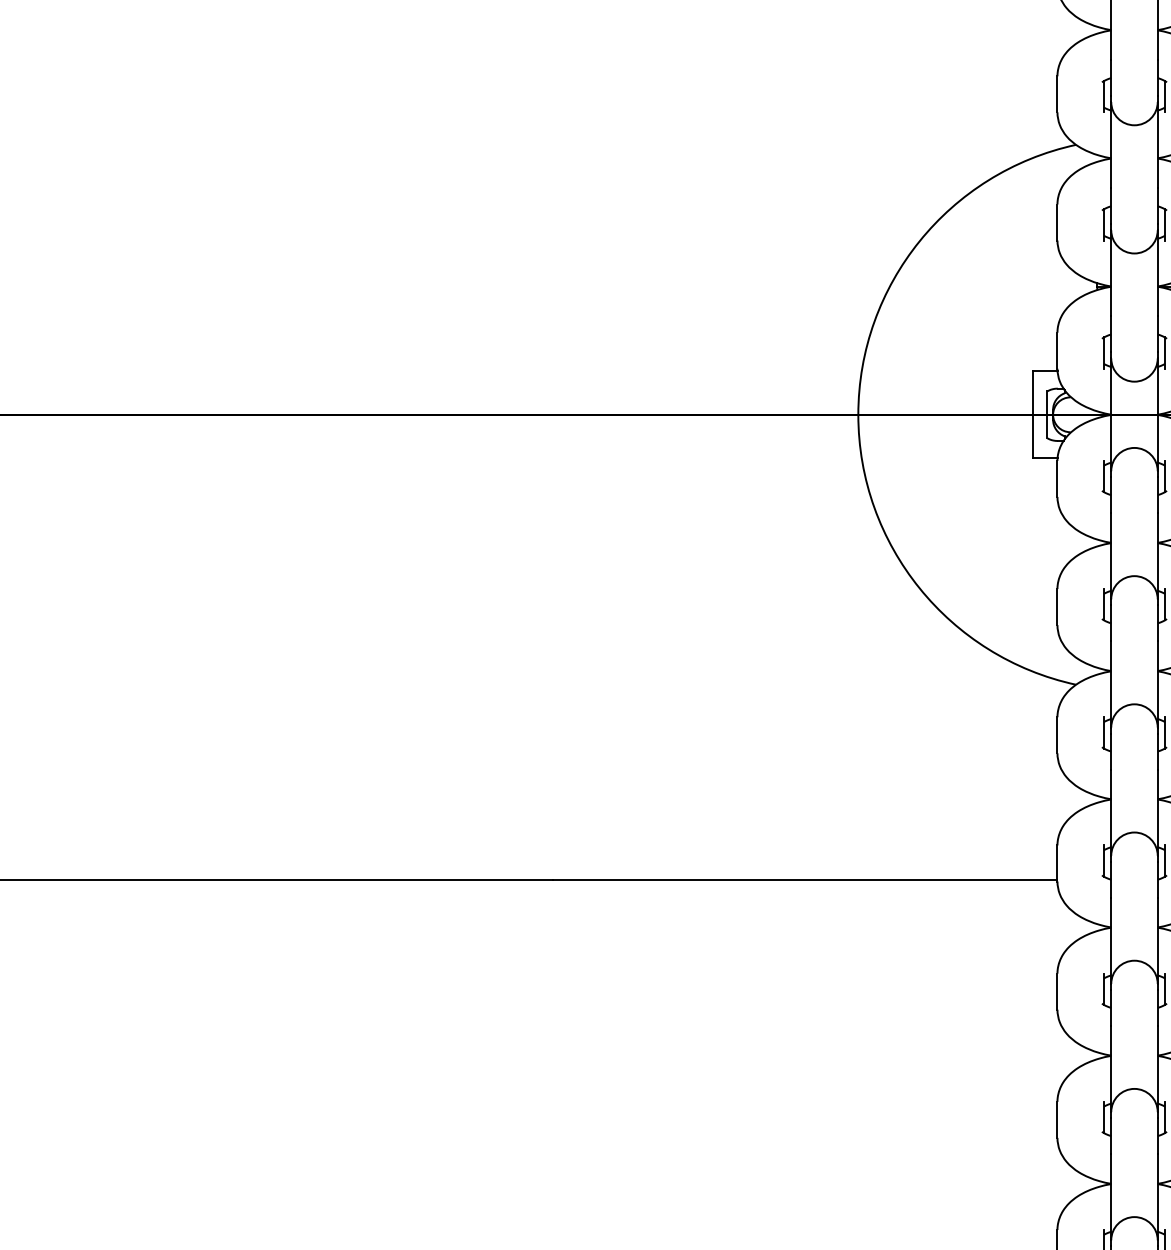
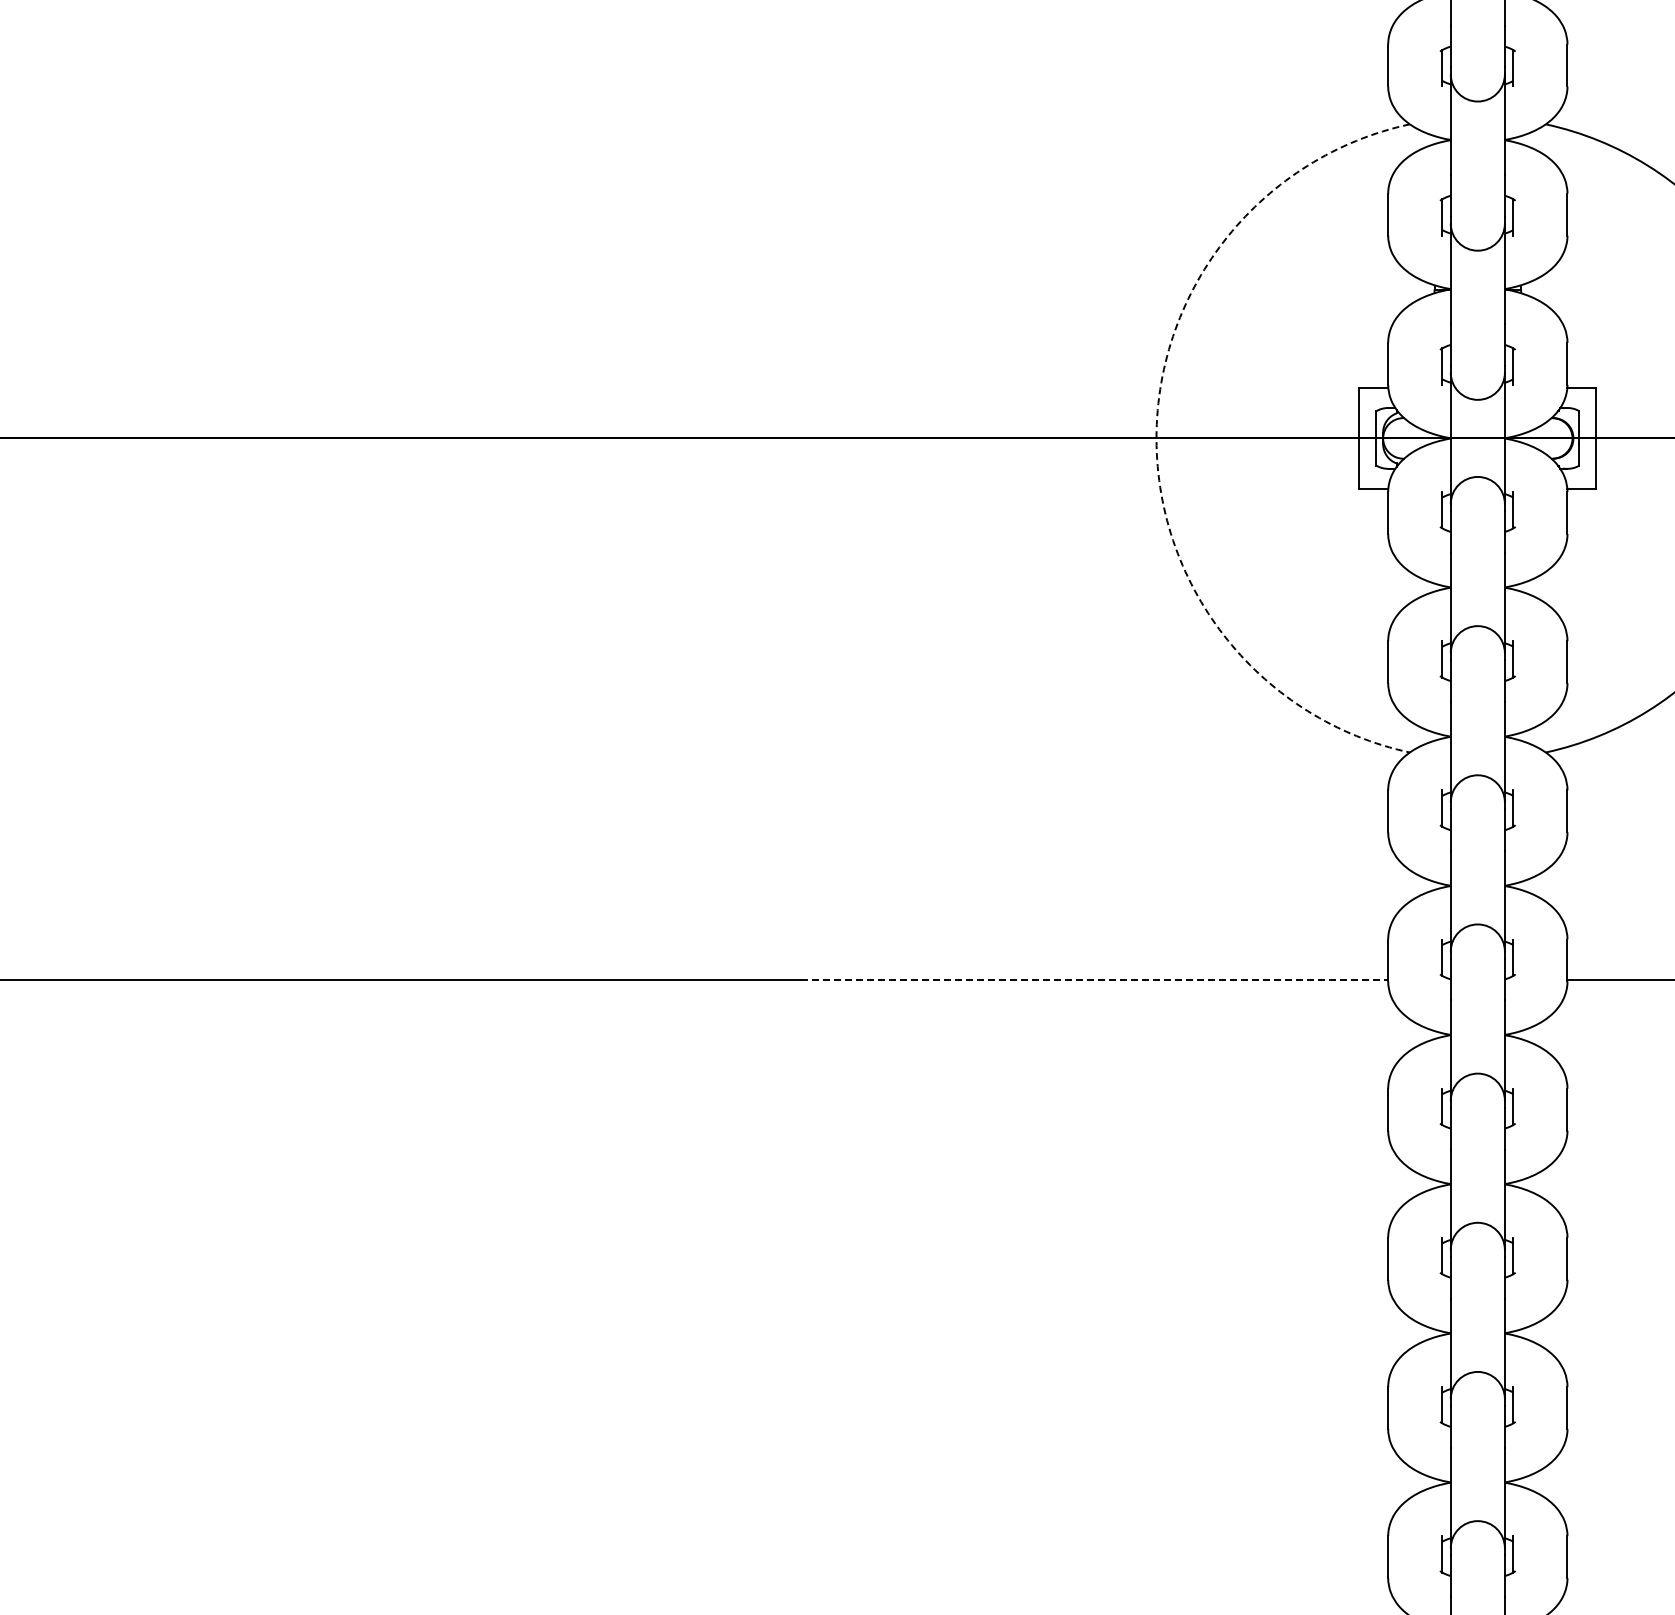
arc: (858, 414) -> (1156, 438), solid -> dashed
line: (805, 879) -> (1095, 979), solid -> dashed

